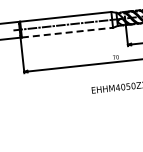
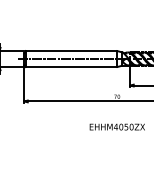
line: (67, 33) -> (71, 67), dashed -> solid

